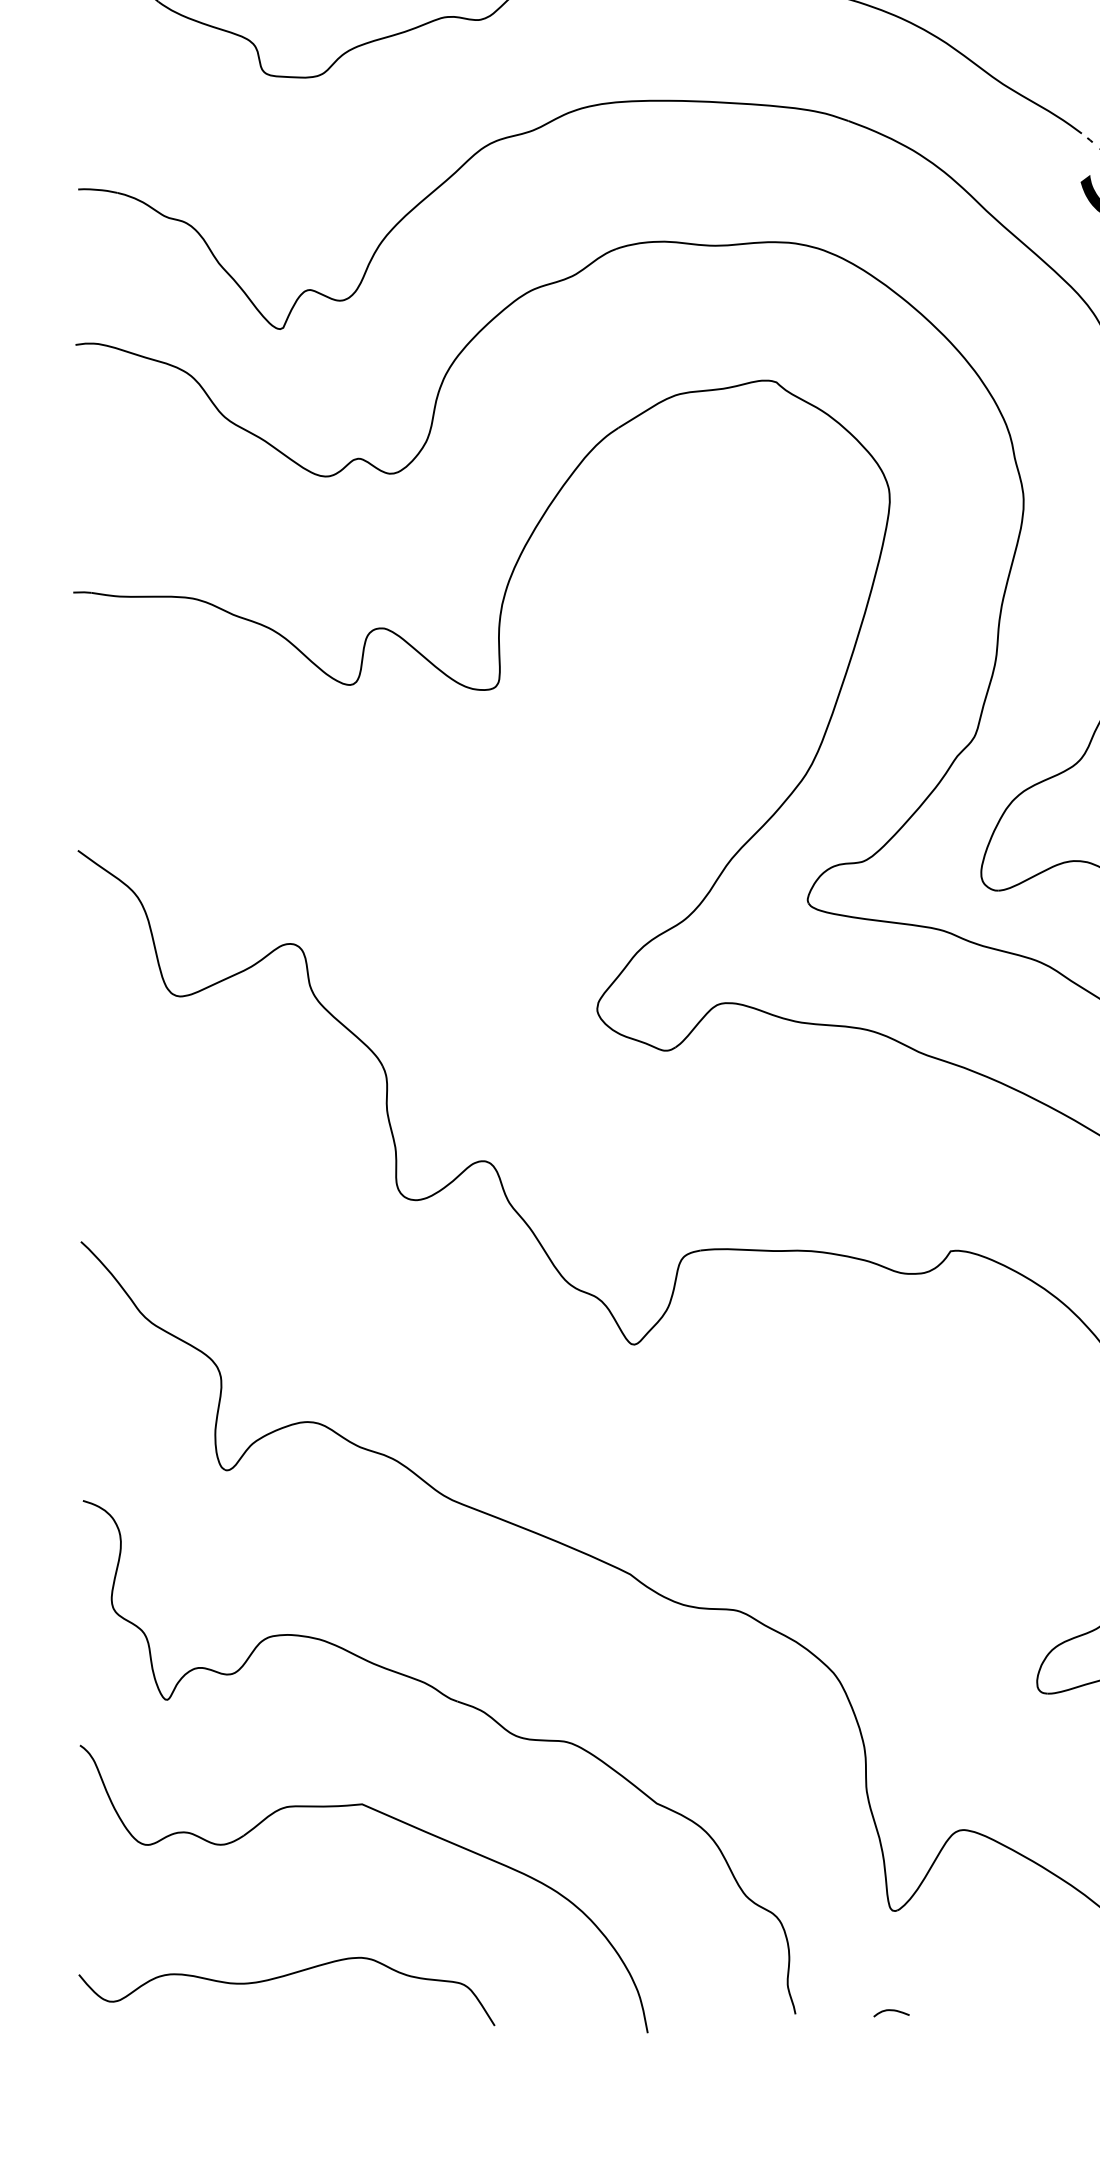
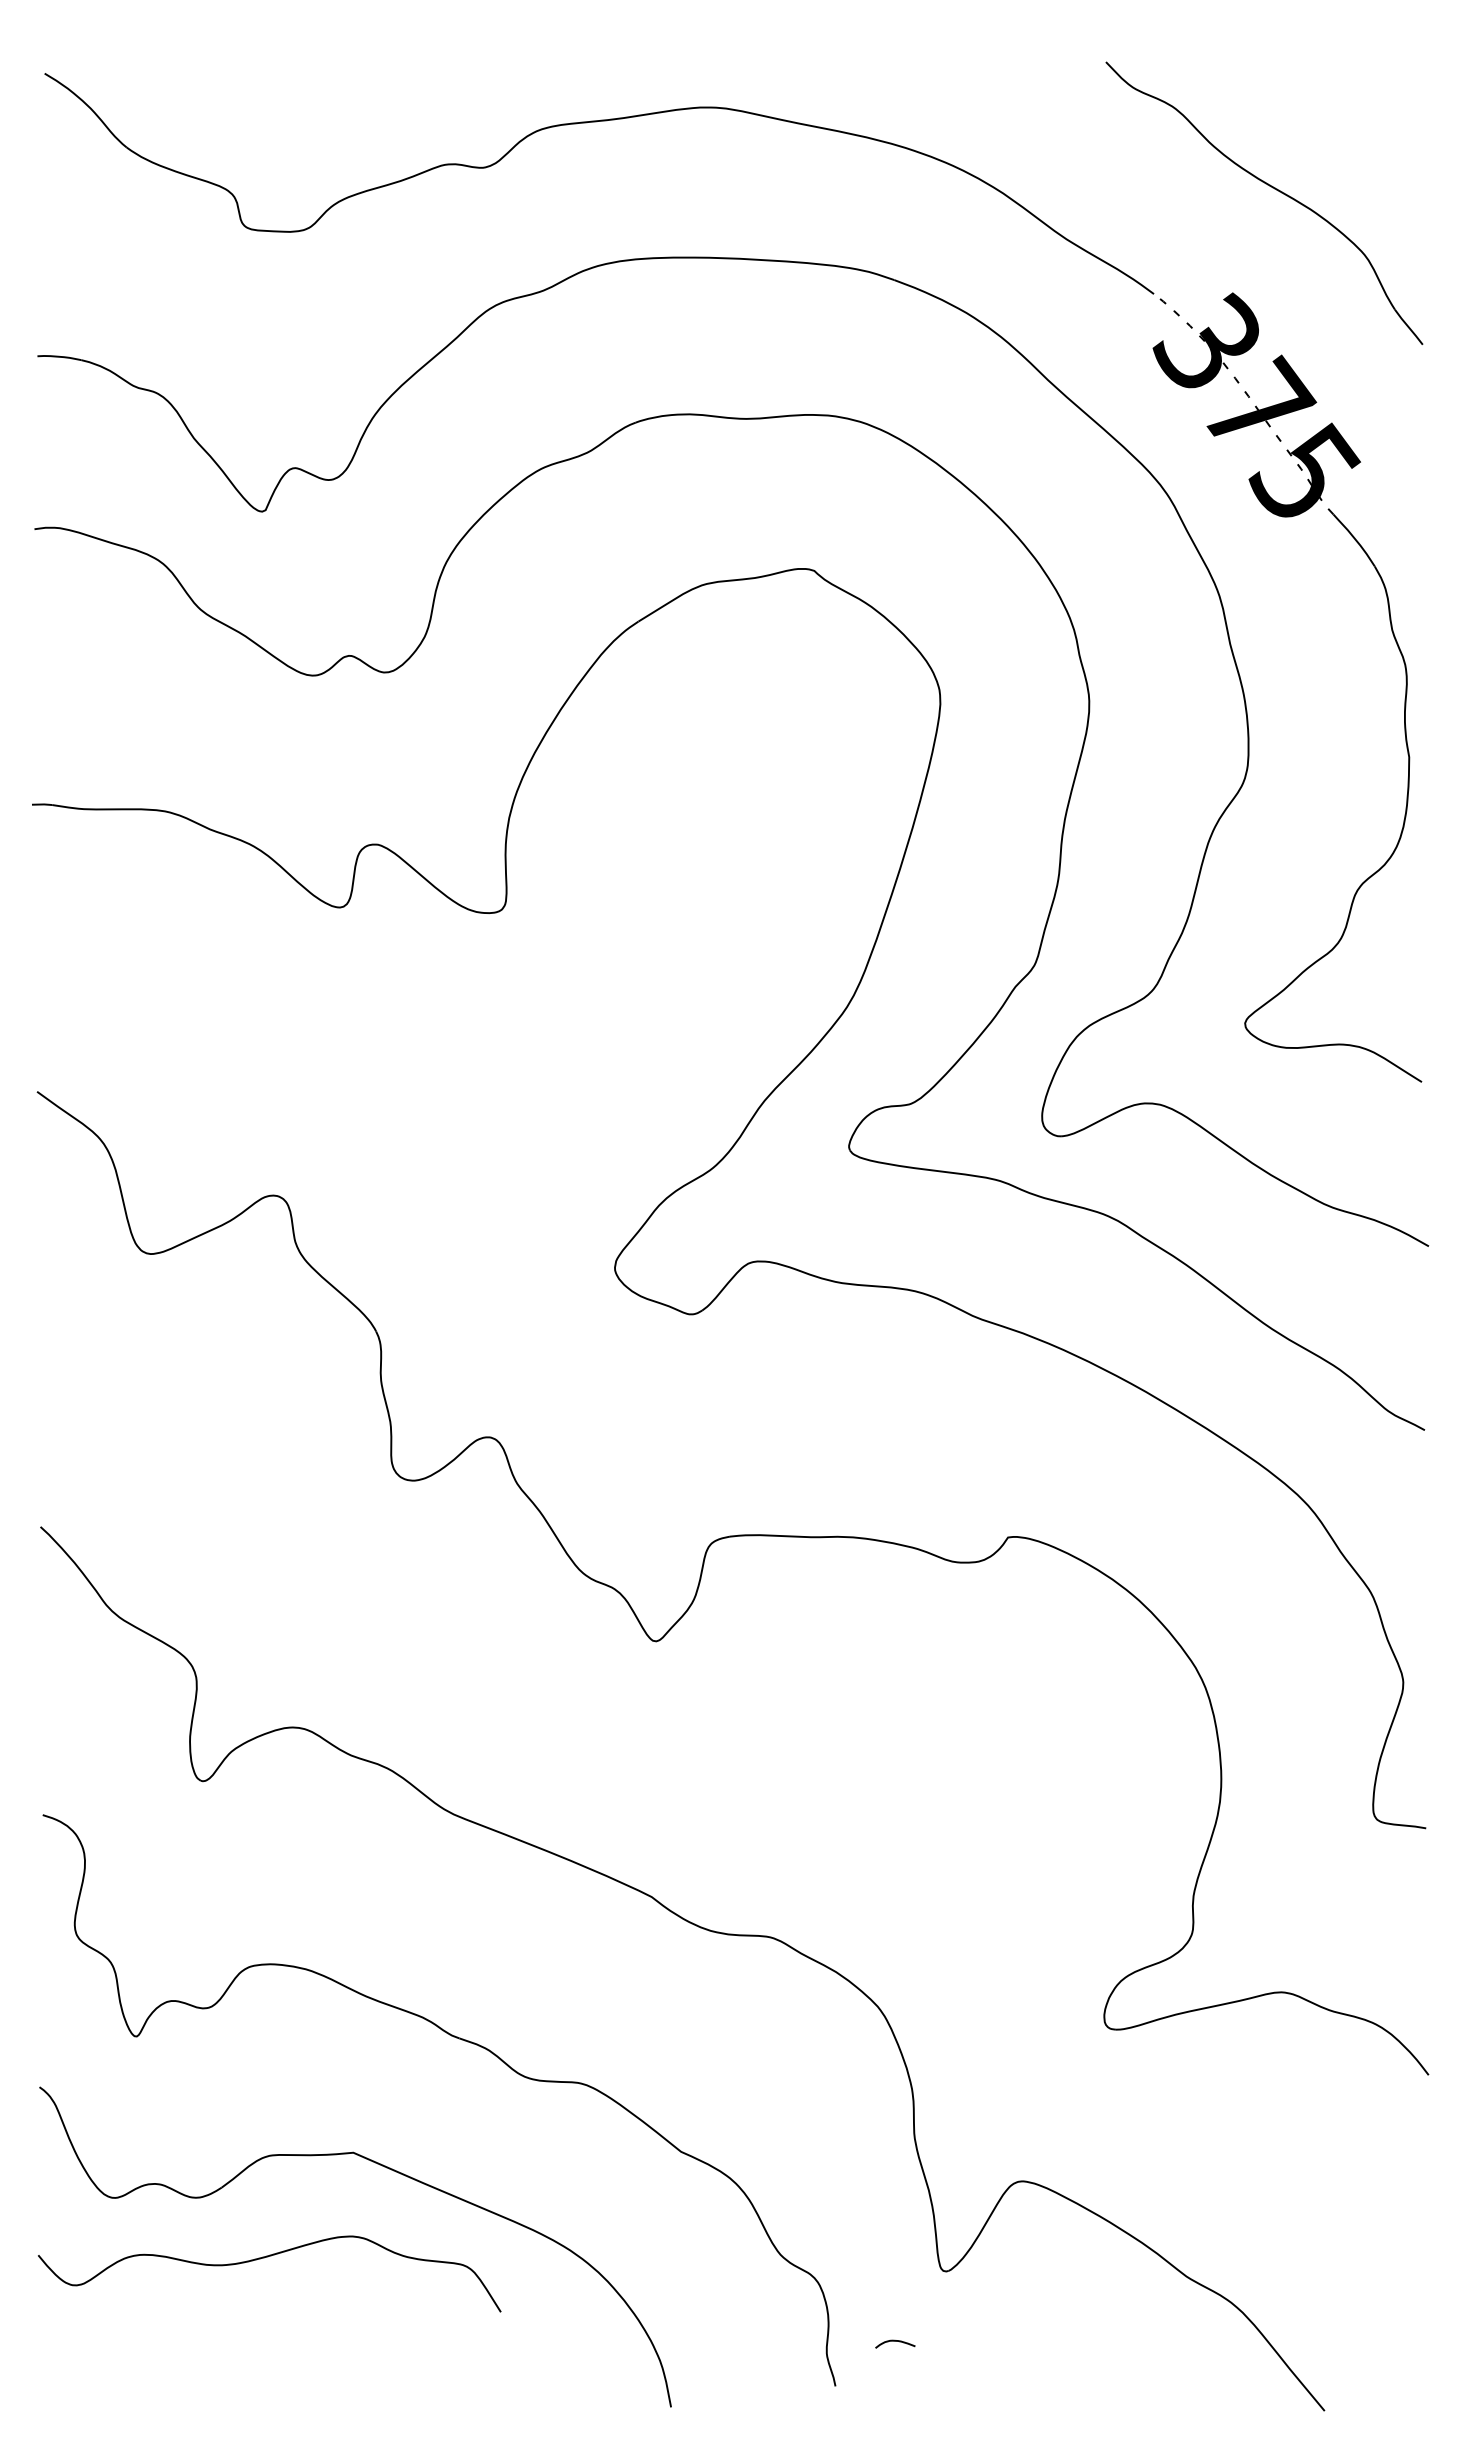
curve: (282, 1977) -> (264, 2258), moved
curve: (891, 2010) -> (895, 2341), moved

